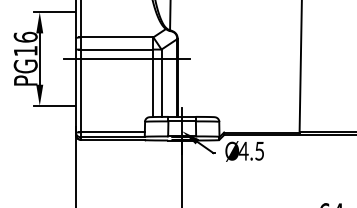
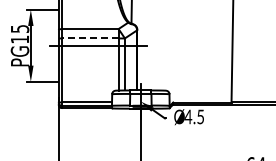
text: (25, 36) -> (19, 28), PG16 -> PG15
line: (116, 49) -> (90, 38), solid -> dashed

